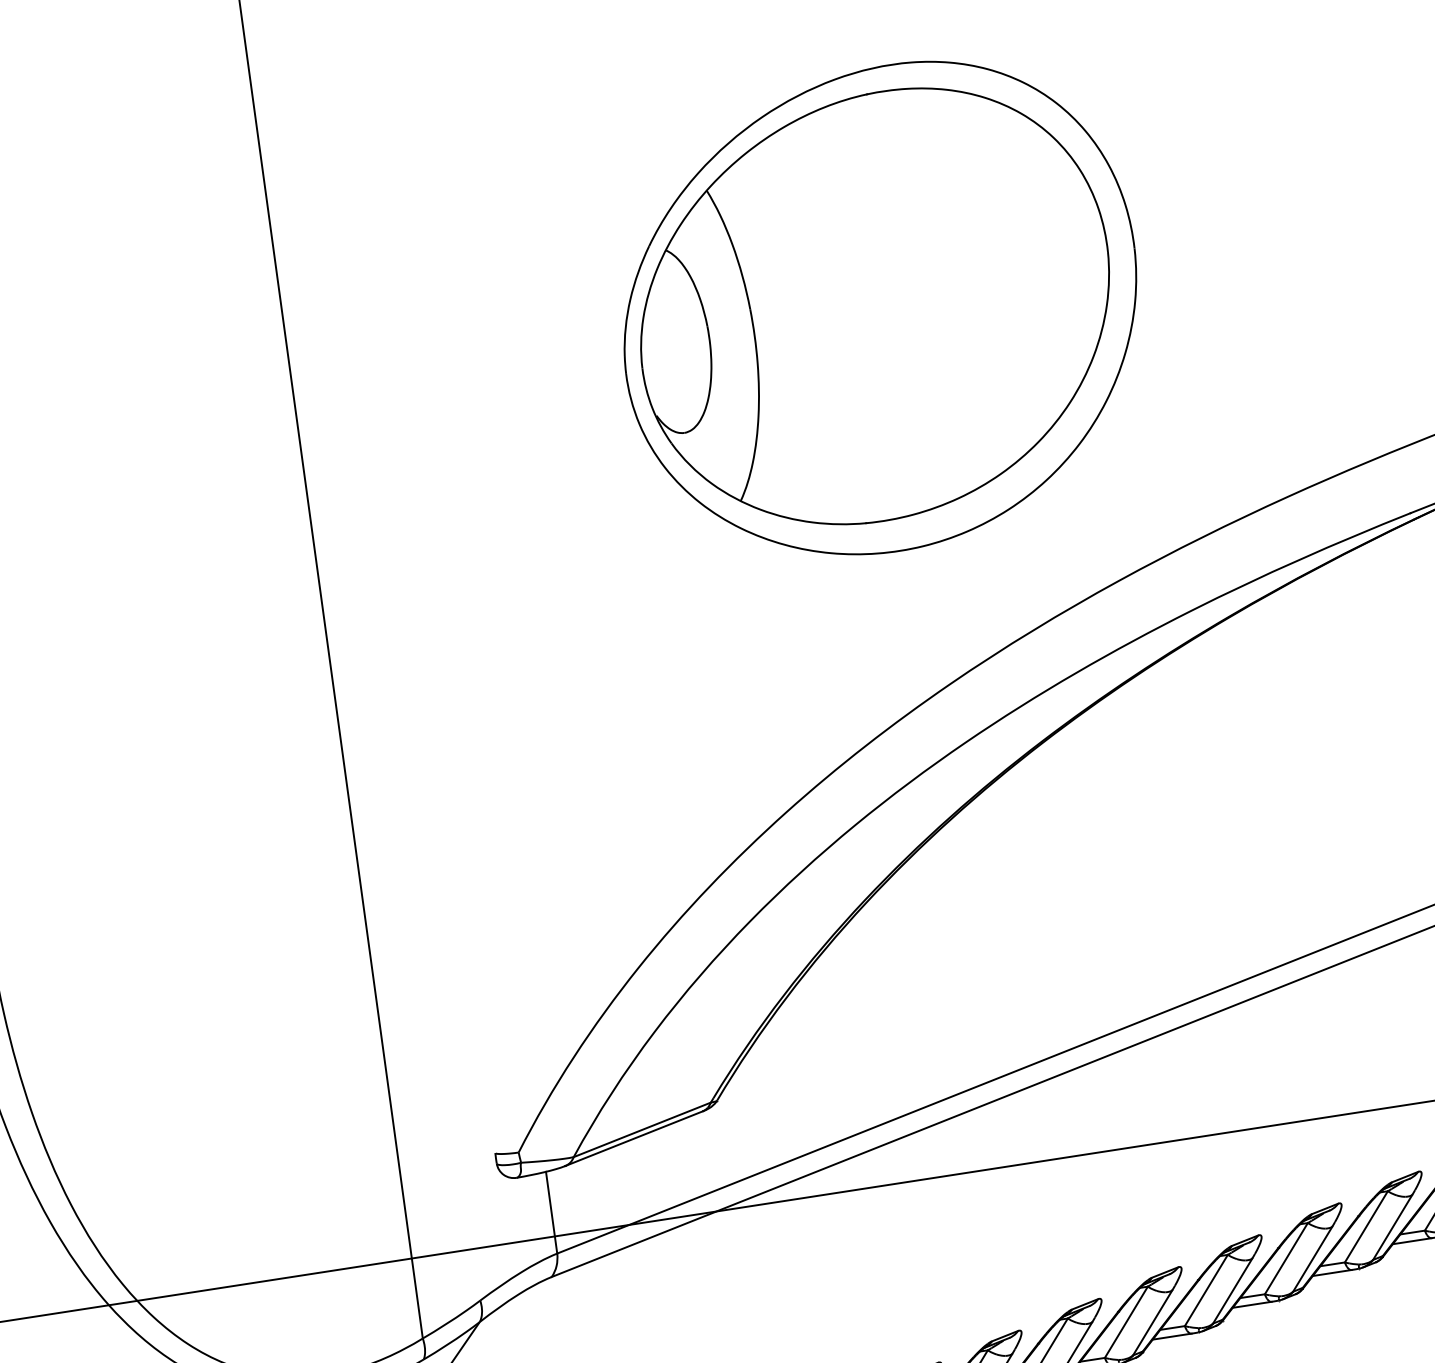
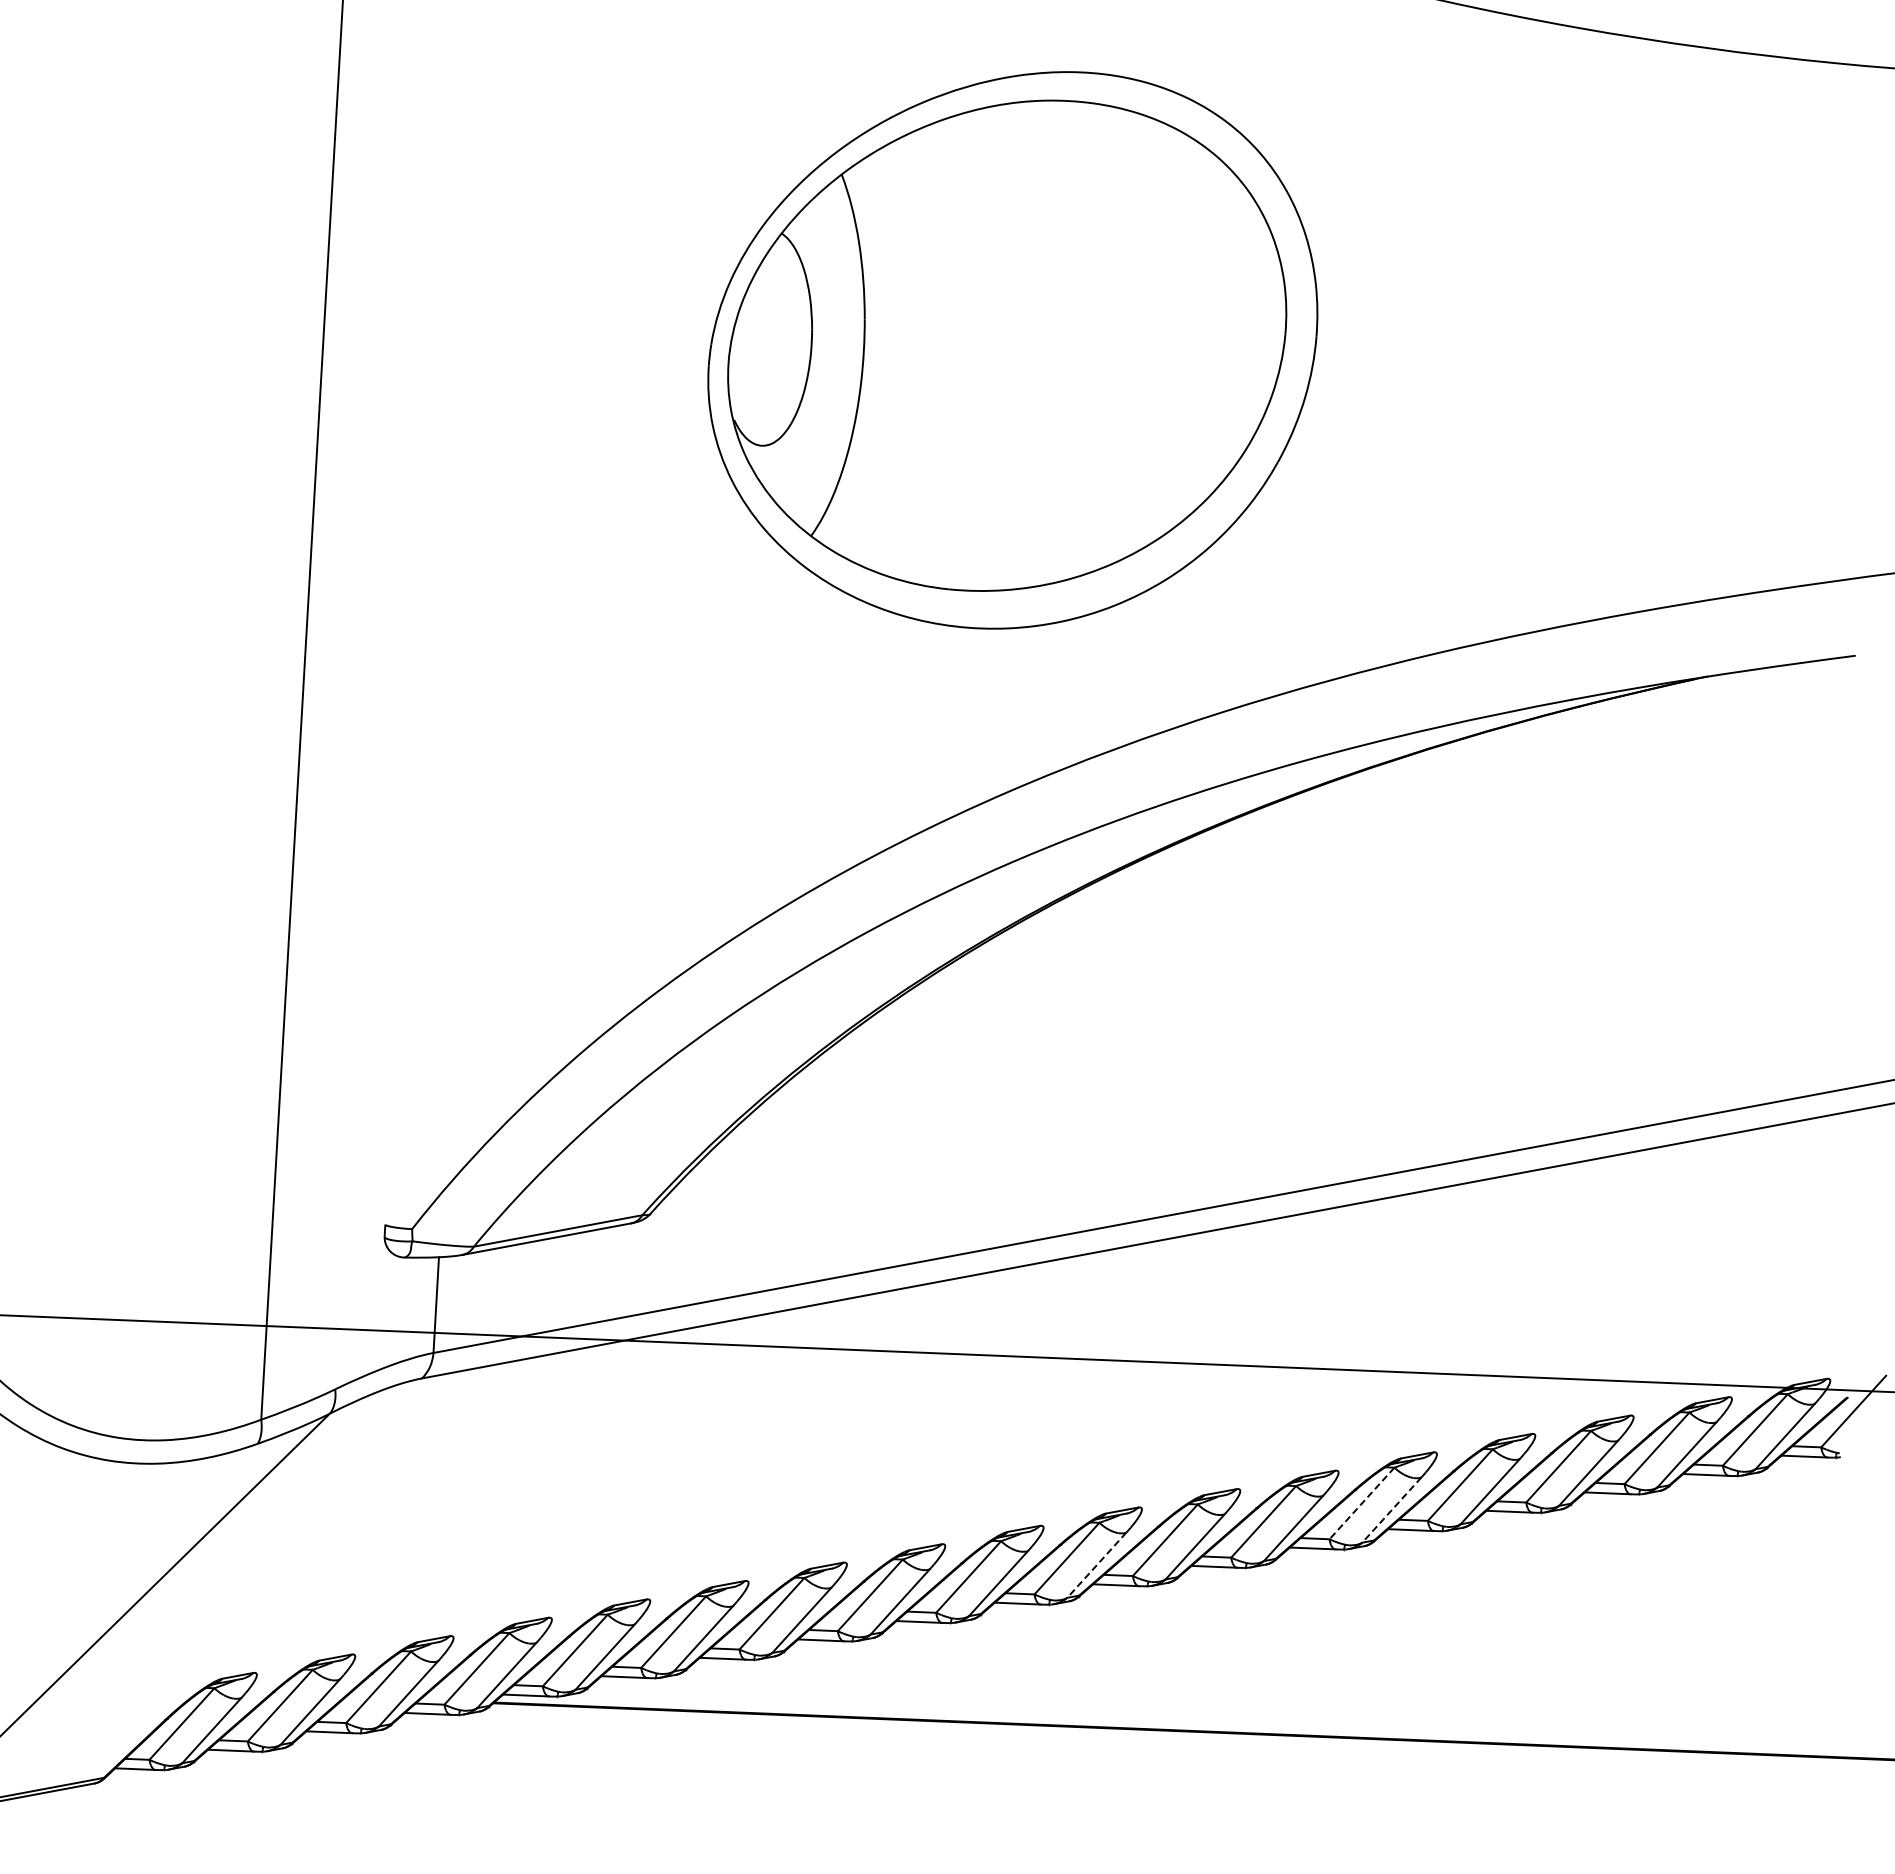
line: (1365, 1226) -> (1361, 1503), solid -> dashed
line: (1392, 1227) -> (1391, 1510), solid -> dashed
line: (1152, 1323) -> (1096, 1565), solid -> dashed

